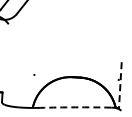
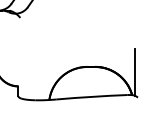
line: (120, 86) -> (135, 73), dashed -> solid
arc: (76, 107) -> (92, 96), dashed -> solid

